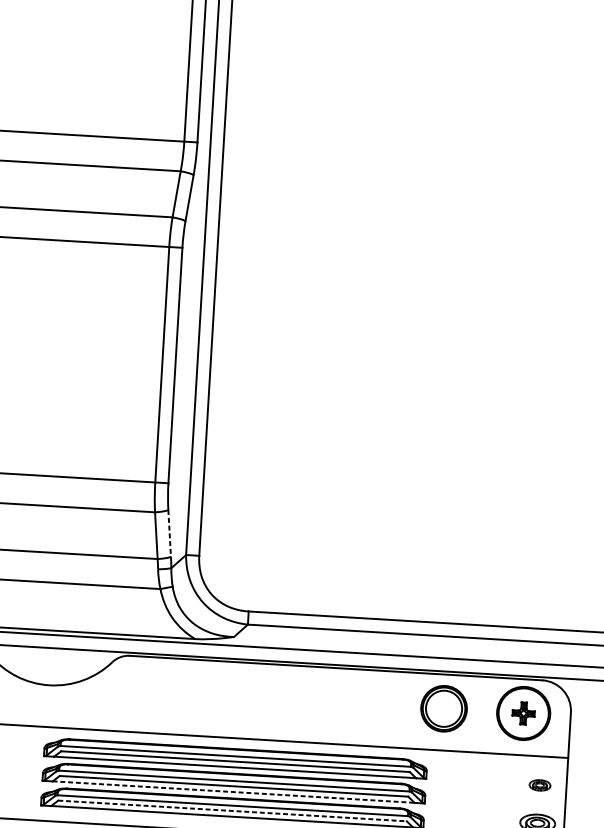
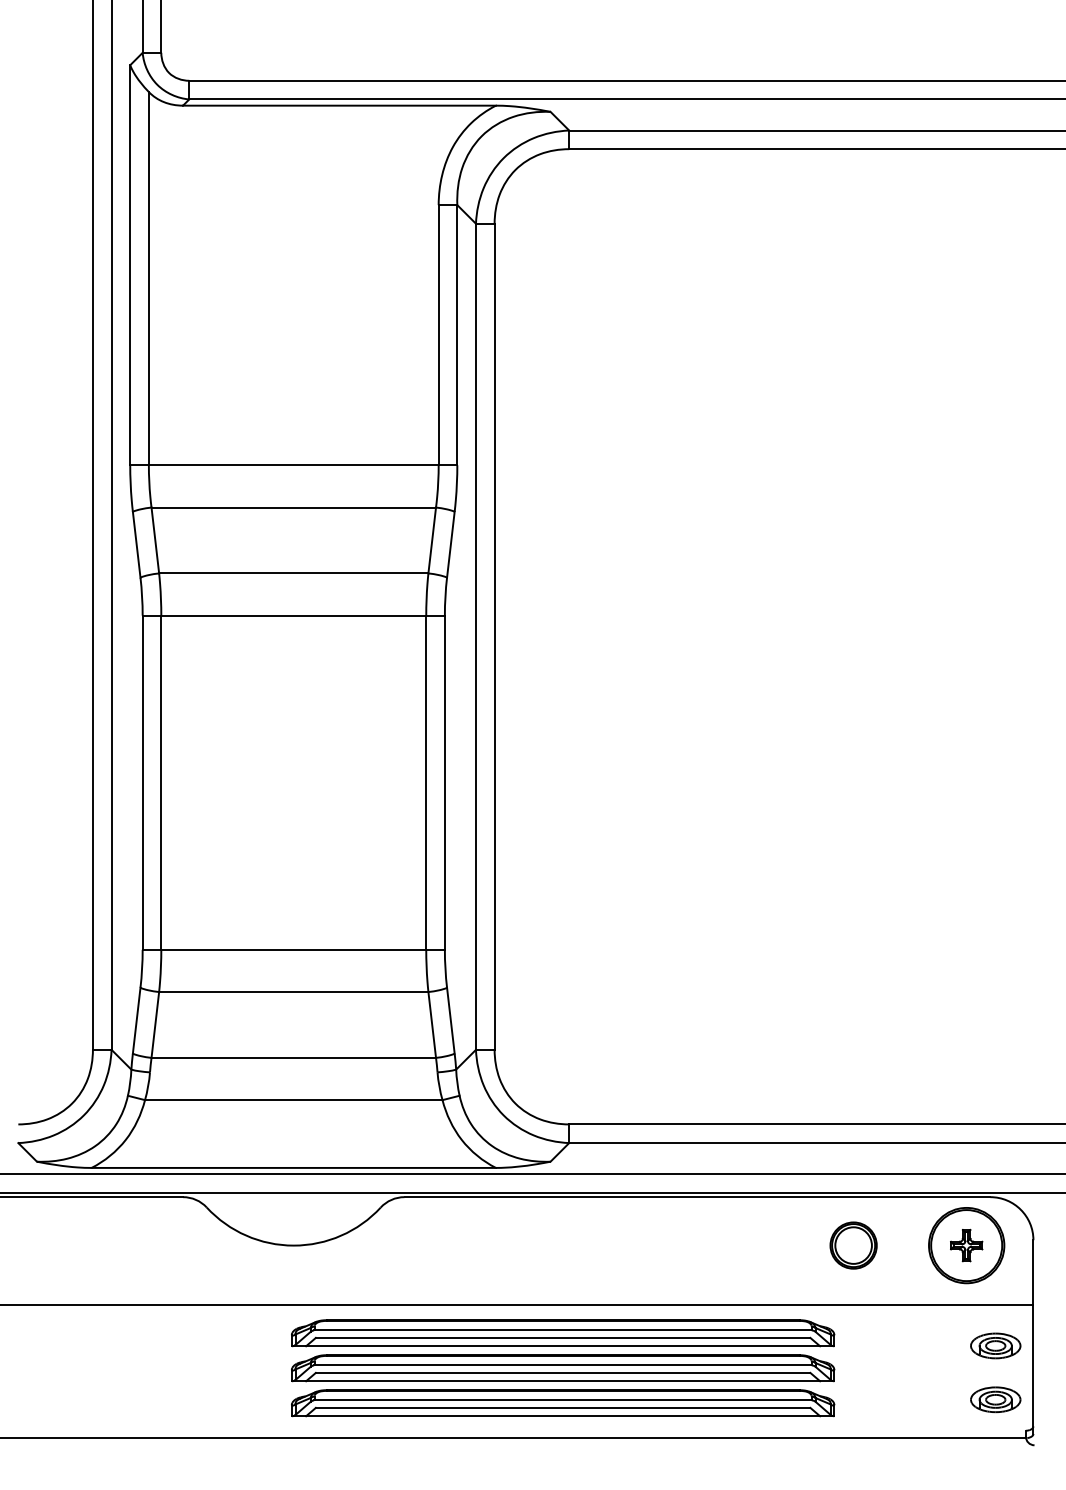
line: (169, 533) -> (450, 1021), dashed -> solid
part: (443, 708) -> (853, 1245), size x0.71
part: (539, 785) -> (995, 1345), size x1.67
line: (233, 792) -> (563, 1381), dashed -> solid
line: (232, 810) -> (563, 1407), dashed -> solid

